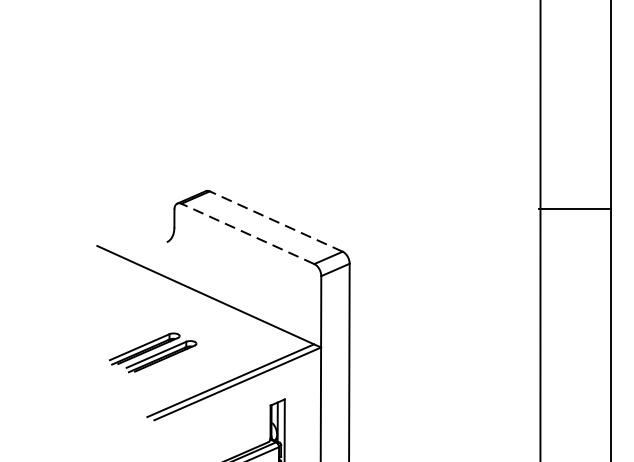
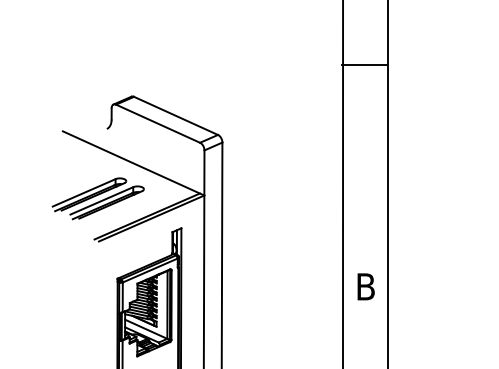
line: (574, 209) -> (364, 65), moved
line: (275, 220) -> (175, 115), dashed -> solid
line: (246, 233) -> (157, 123), dashed -> solid
part: (152, 352) -> (97, 198), size x1.67

